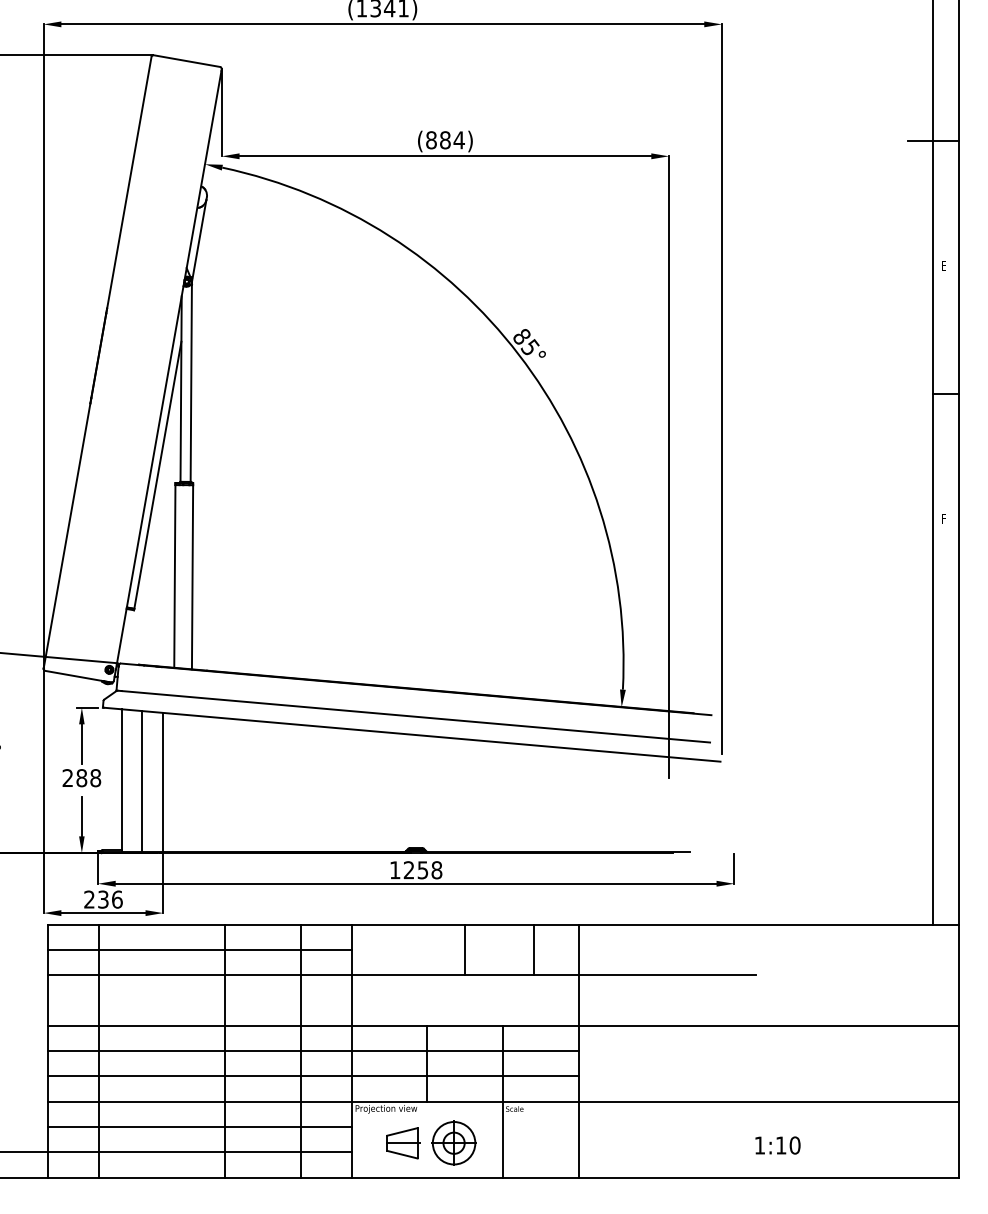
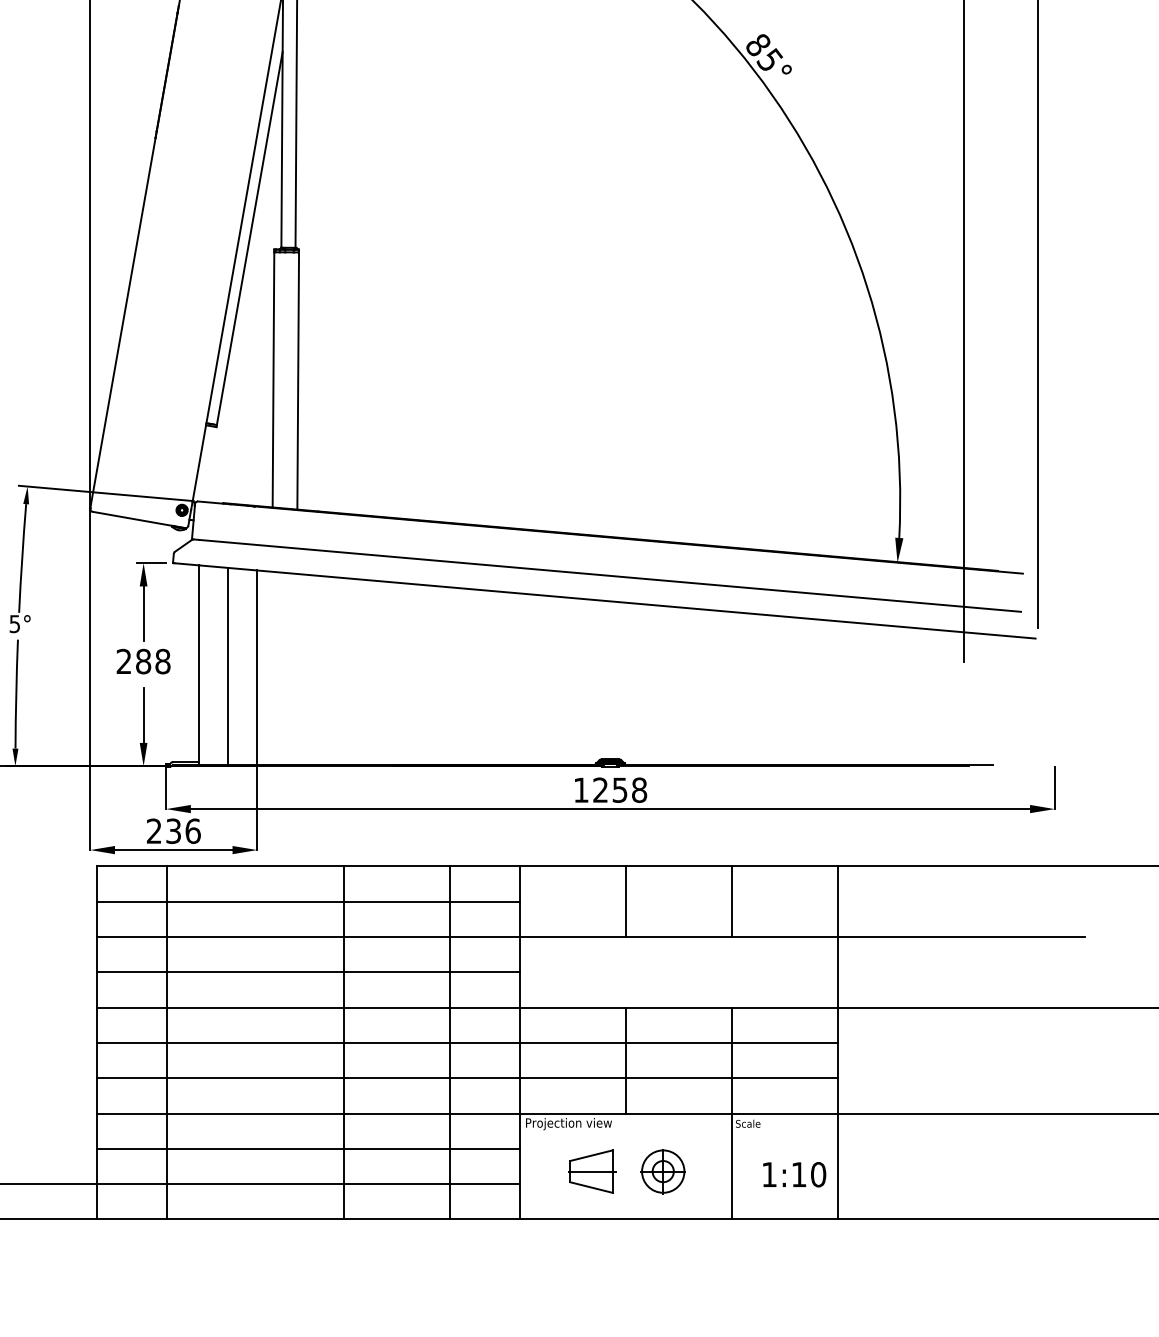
line: (465, 949) -> (626, 900), moved
line: (534, 949) -> (732, 900), moved
line: (199, 1000) -> (307, 972), added
part: (453, 1143) -> (662, 1171), size x0.71
text: (777, 1145) -> (793, 1174), moved

